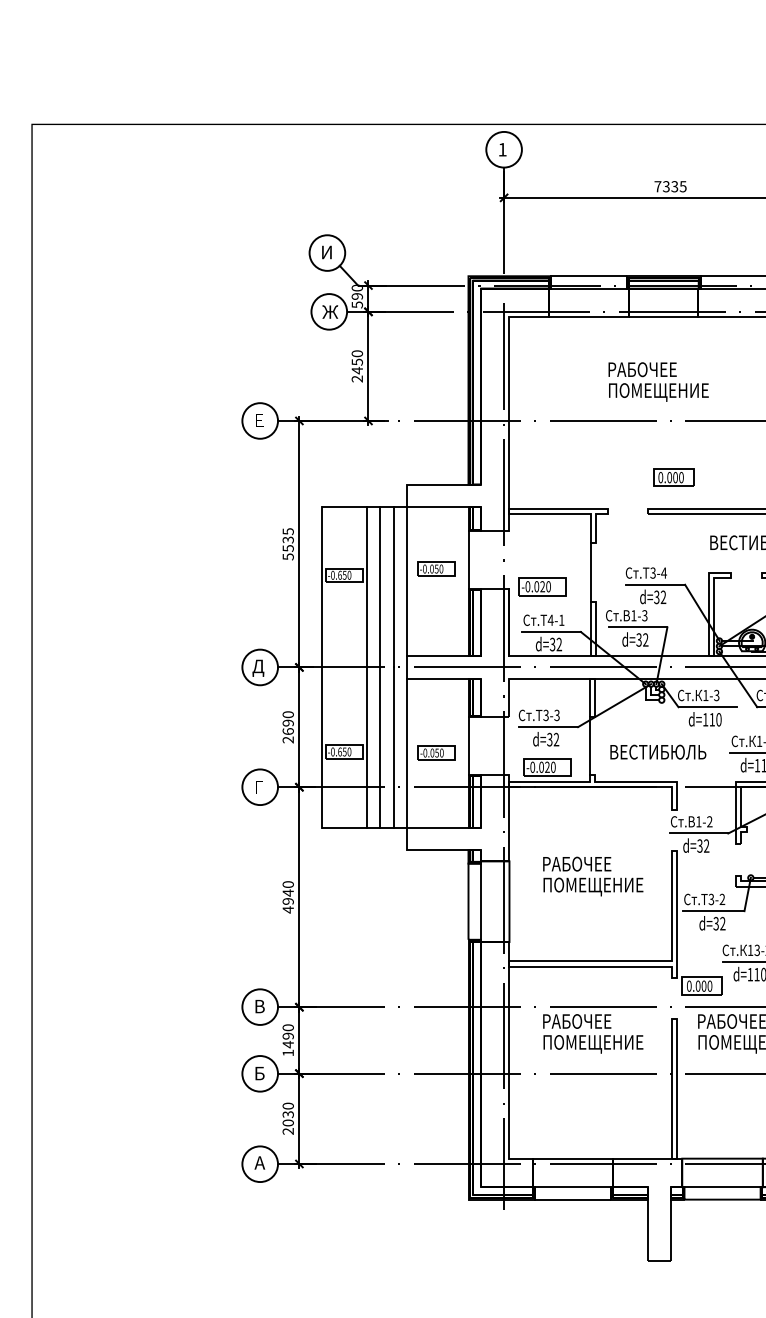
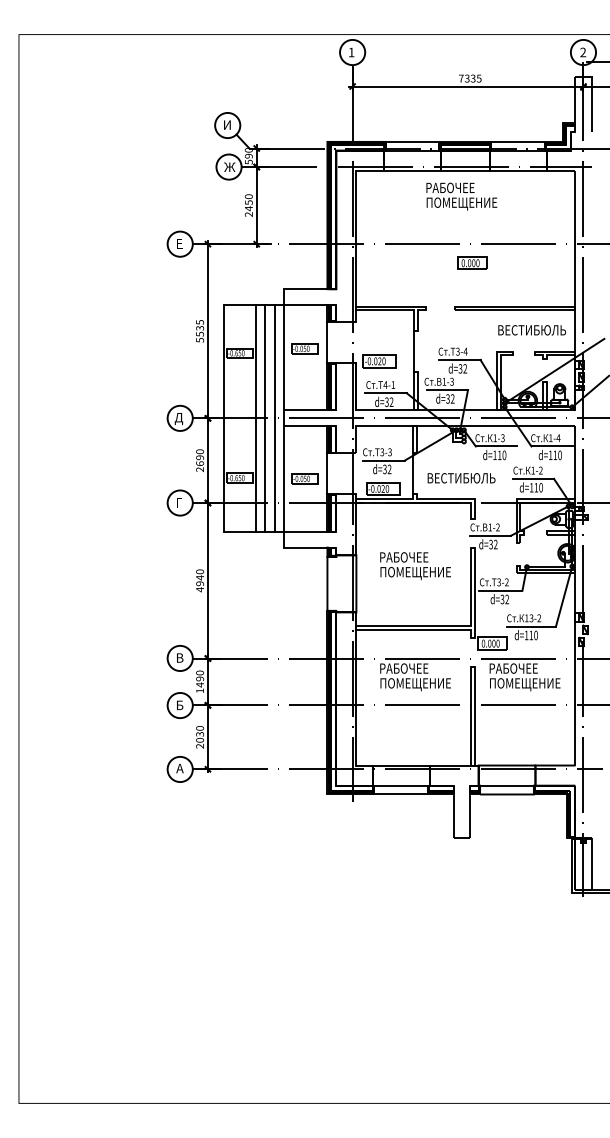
text: (658, 381) -> (461, 196), moved
part: (673, 476) -> (472, 262), moved
line: (481, 901) -> (336, 583), removed

